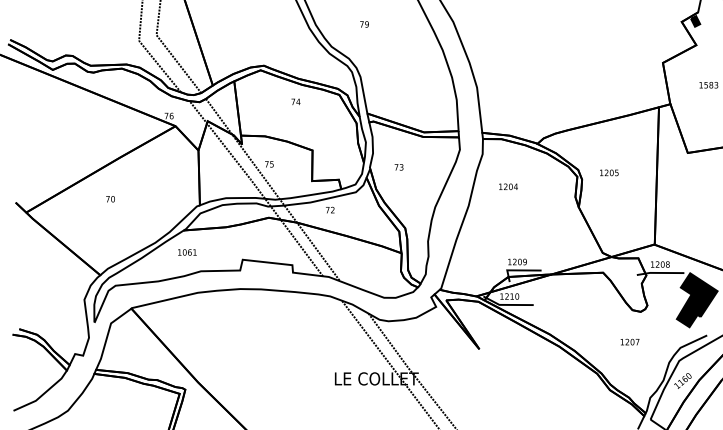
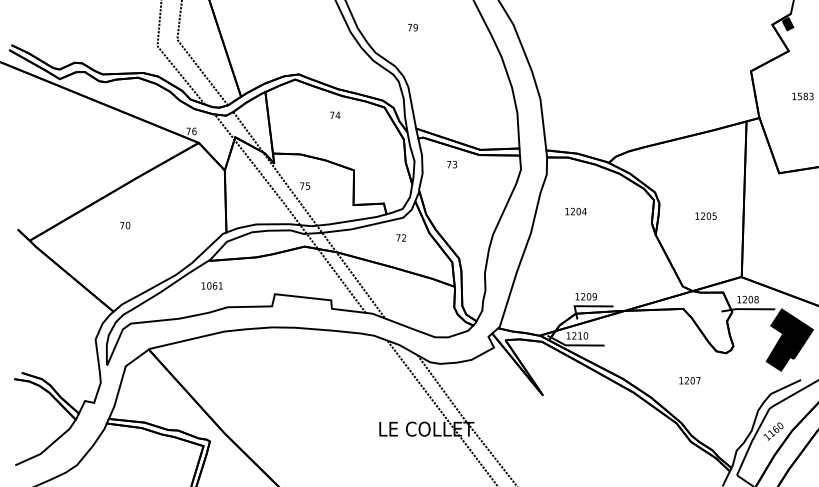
text: (398, 167) -> (451, 164), moved
text: (609, 172) -> (706, 215), moved
text: (330, 209) -> (401, 237), moved
text: (629, 341) -> (689, 380), moved

